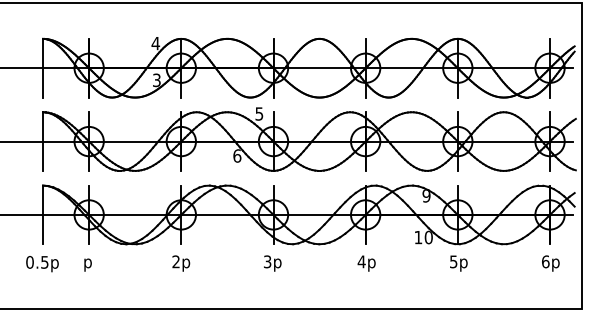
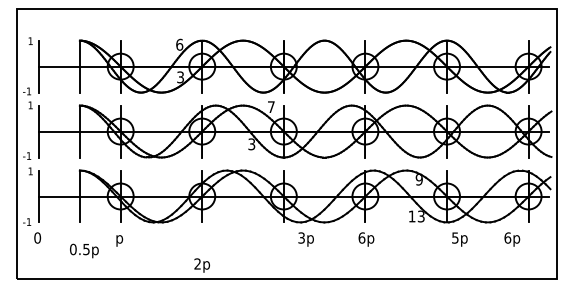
text: (155, 43) -> (179, 44), 4 -> 6
text: (259, 114) -> (271, 107), 5 -> 7
text: (236, 156) -> (251, 144), 6 -> 3
text: (427, 237) -> (420, 216), 10 -> 13
text: (361, 261) -> (361, 237), 4p -> 6p
text: (42, 263) -> (84, 250), moved
text: (180, 263) -> (201, 265), moved
text: (271, 263) -> (305, 239), moved
text: (458, 263) -> (459, 239), moved
text: (551, 263) -> (512, 239), moved

